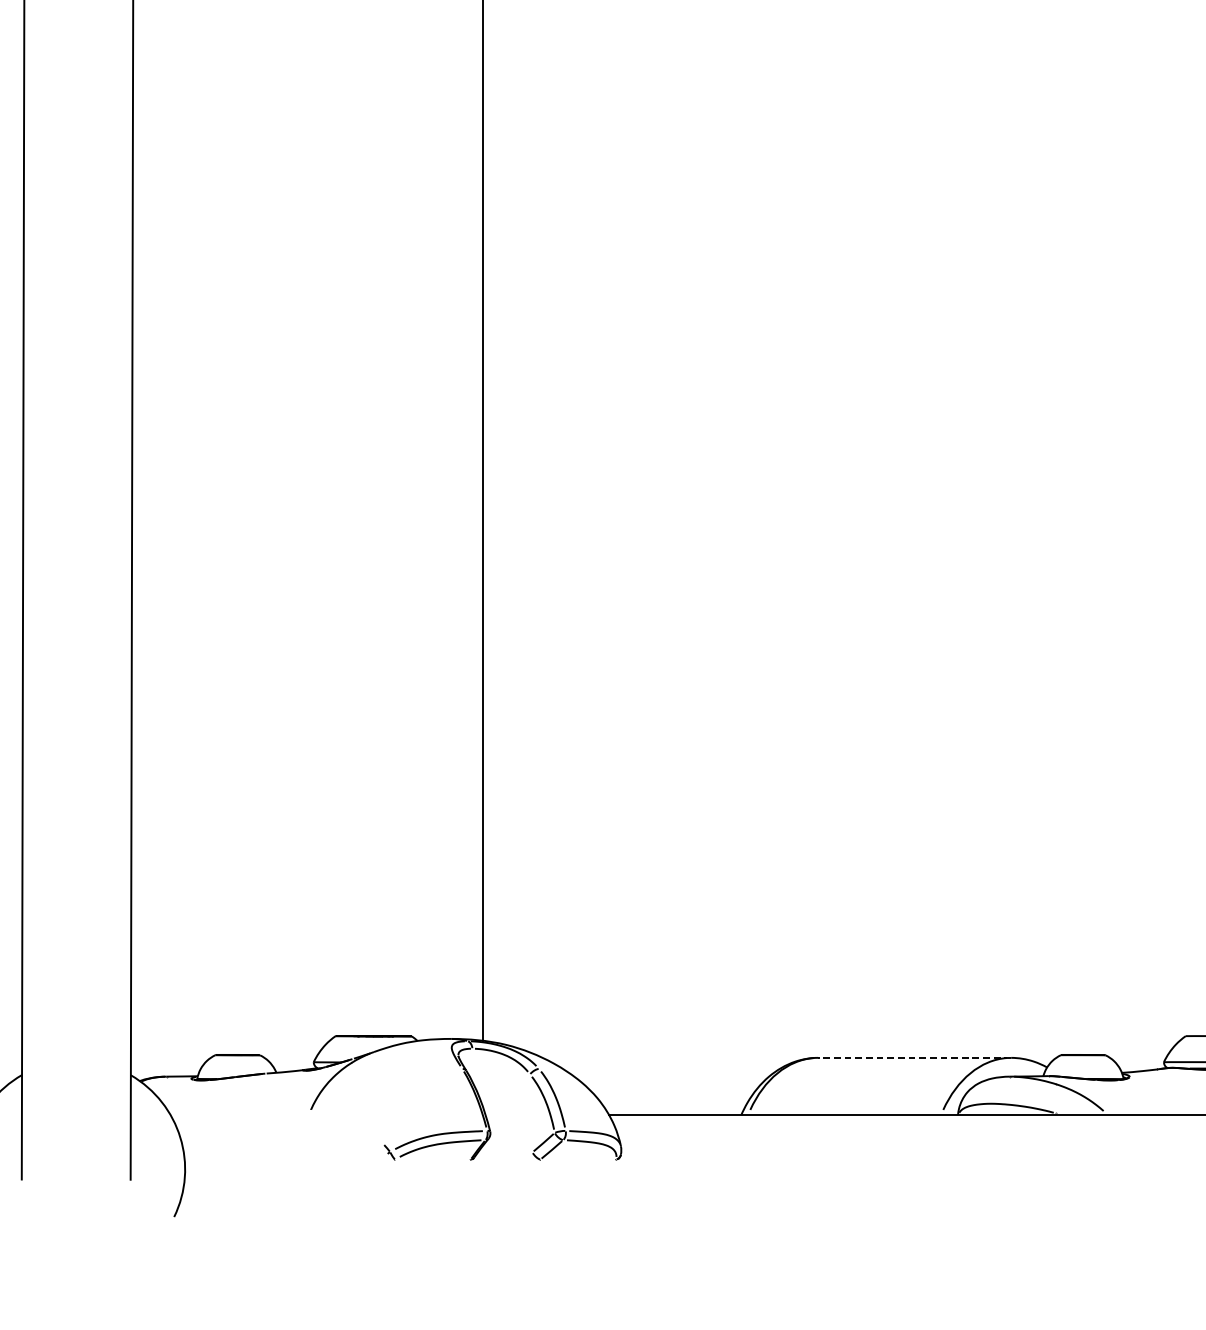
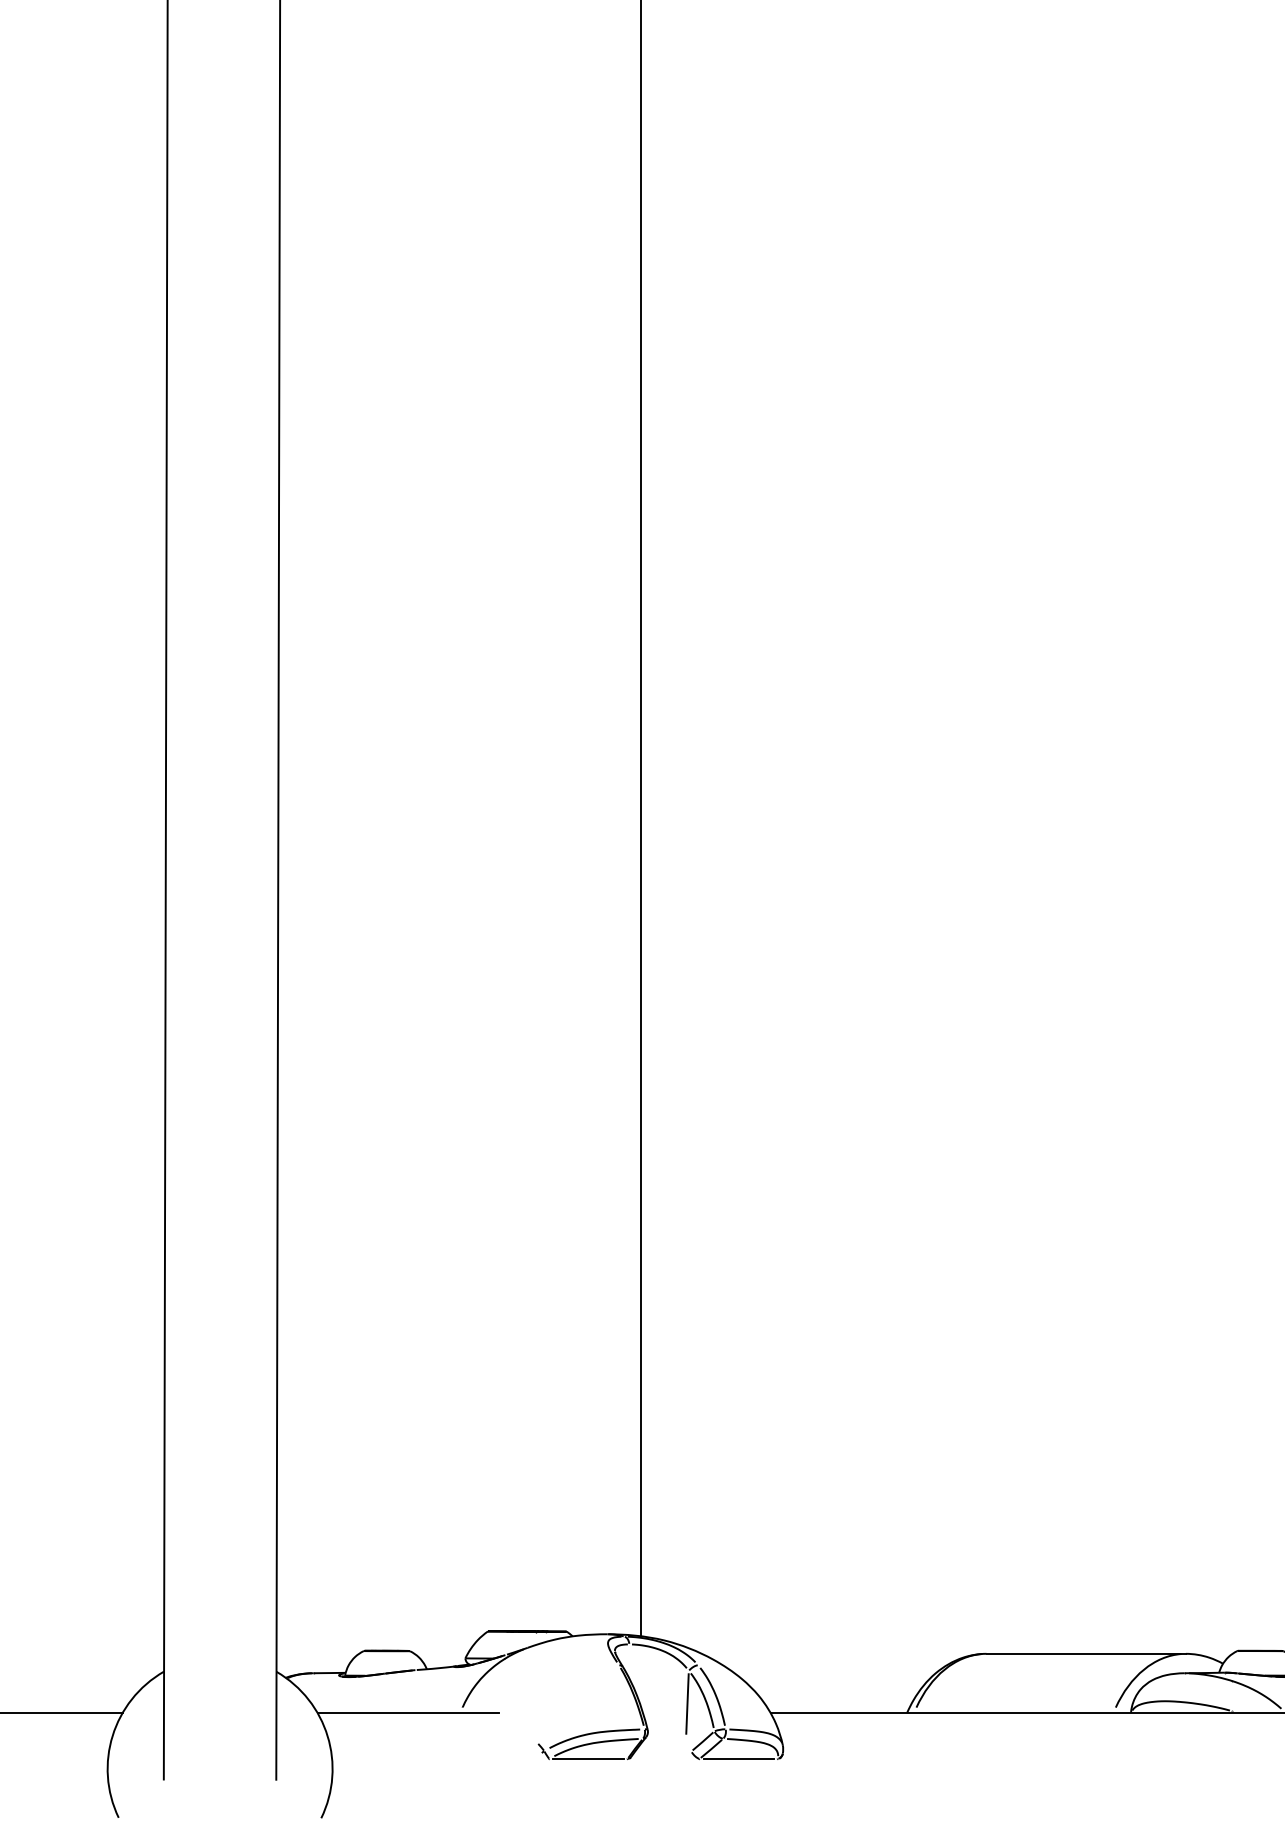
line: (914, 1057) -> (1086, 1653), dashed -> solid
line: (528, 1105) -> (687, 1703), added
line: (258, 1114) -> (408, 1712), added
line: (432, 1159) -> (588, 1758), added
line: (578, 1159) -> (738, 1758), added

